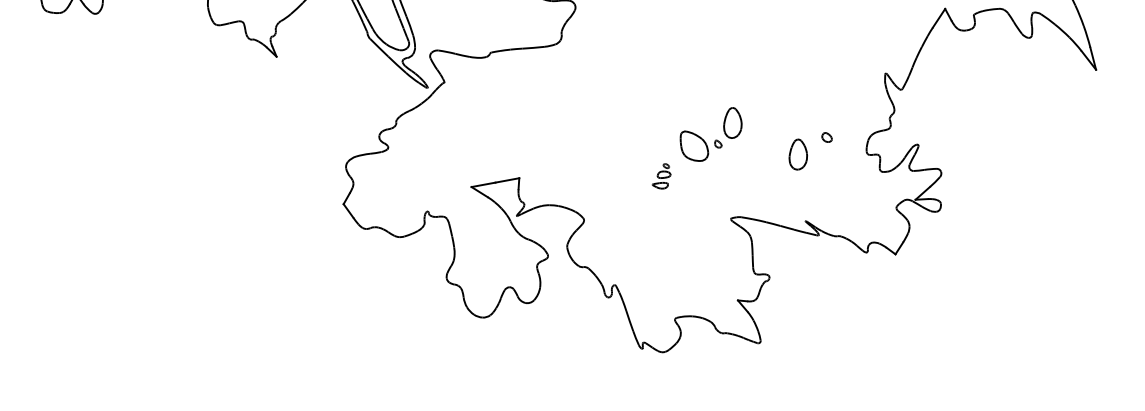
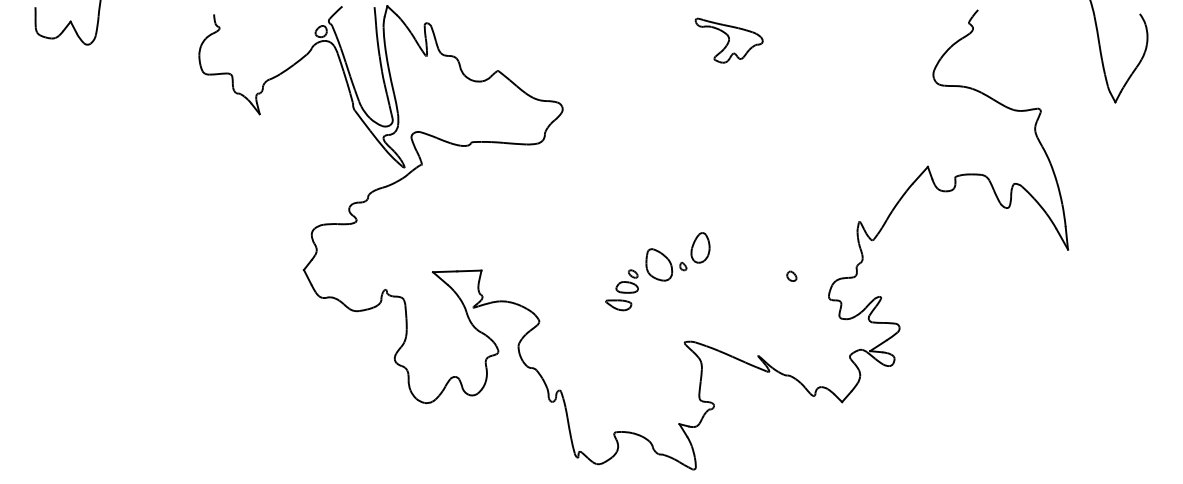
part: (797, 154) -> (760, 288), removed
part: (660, 176) -> (621, 290), size x1.67

